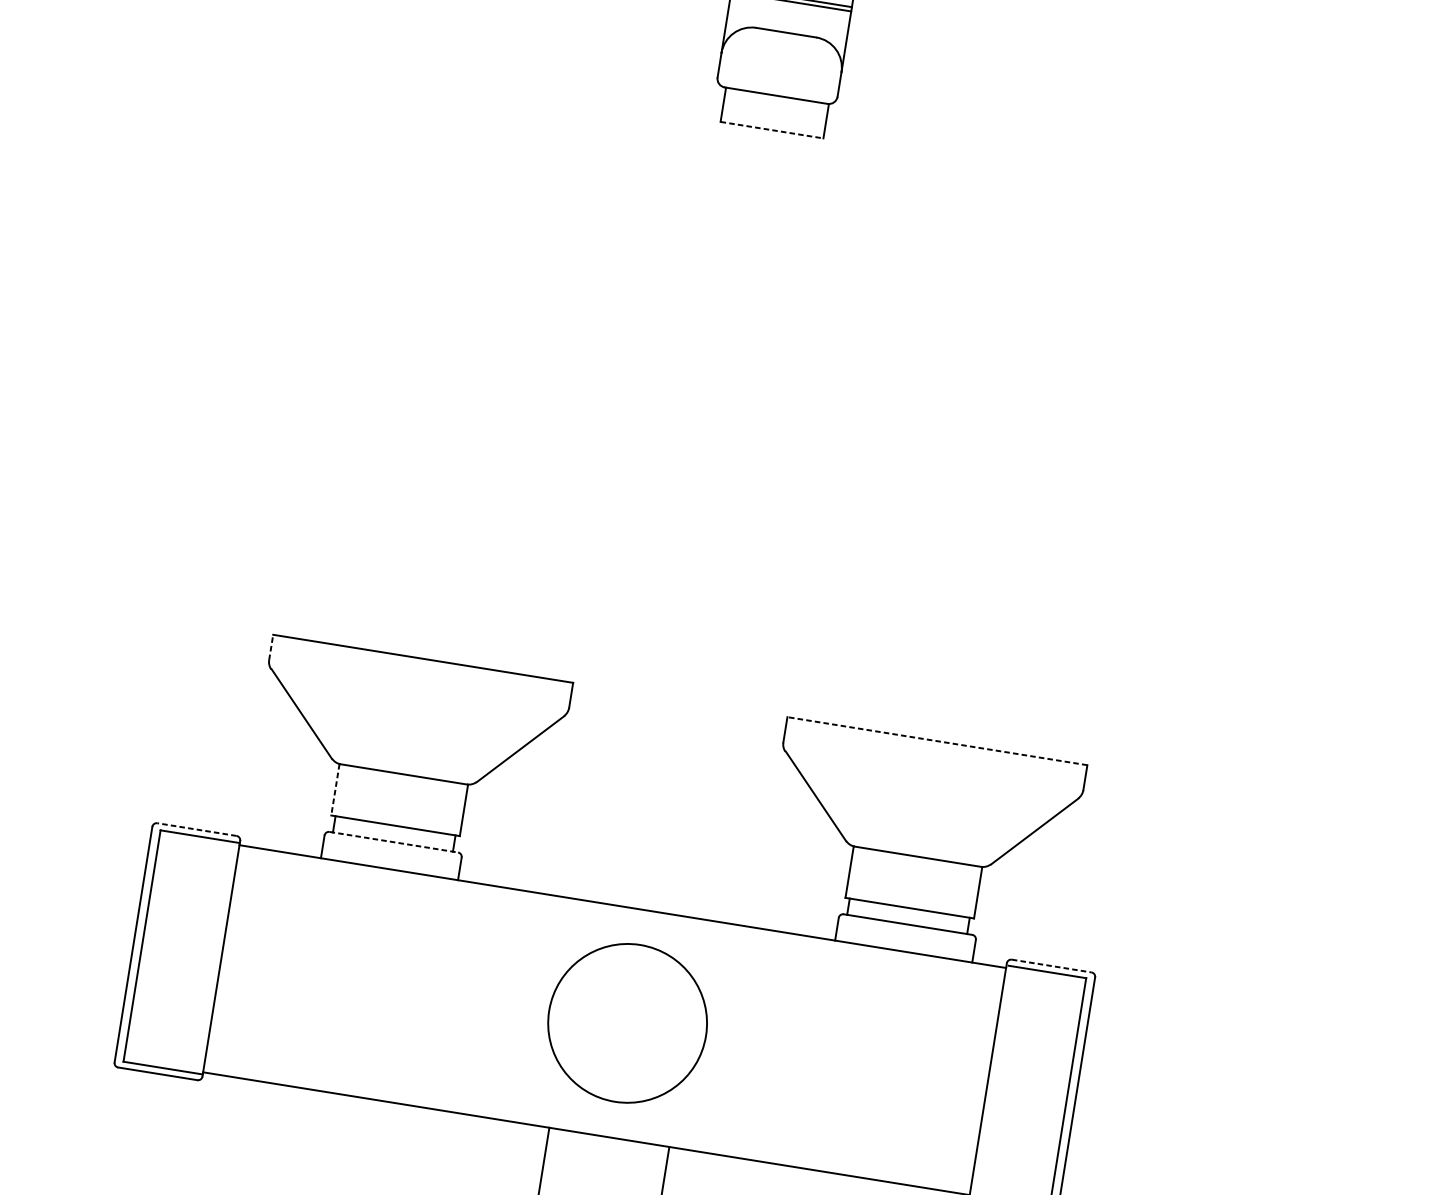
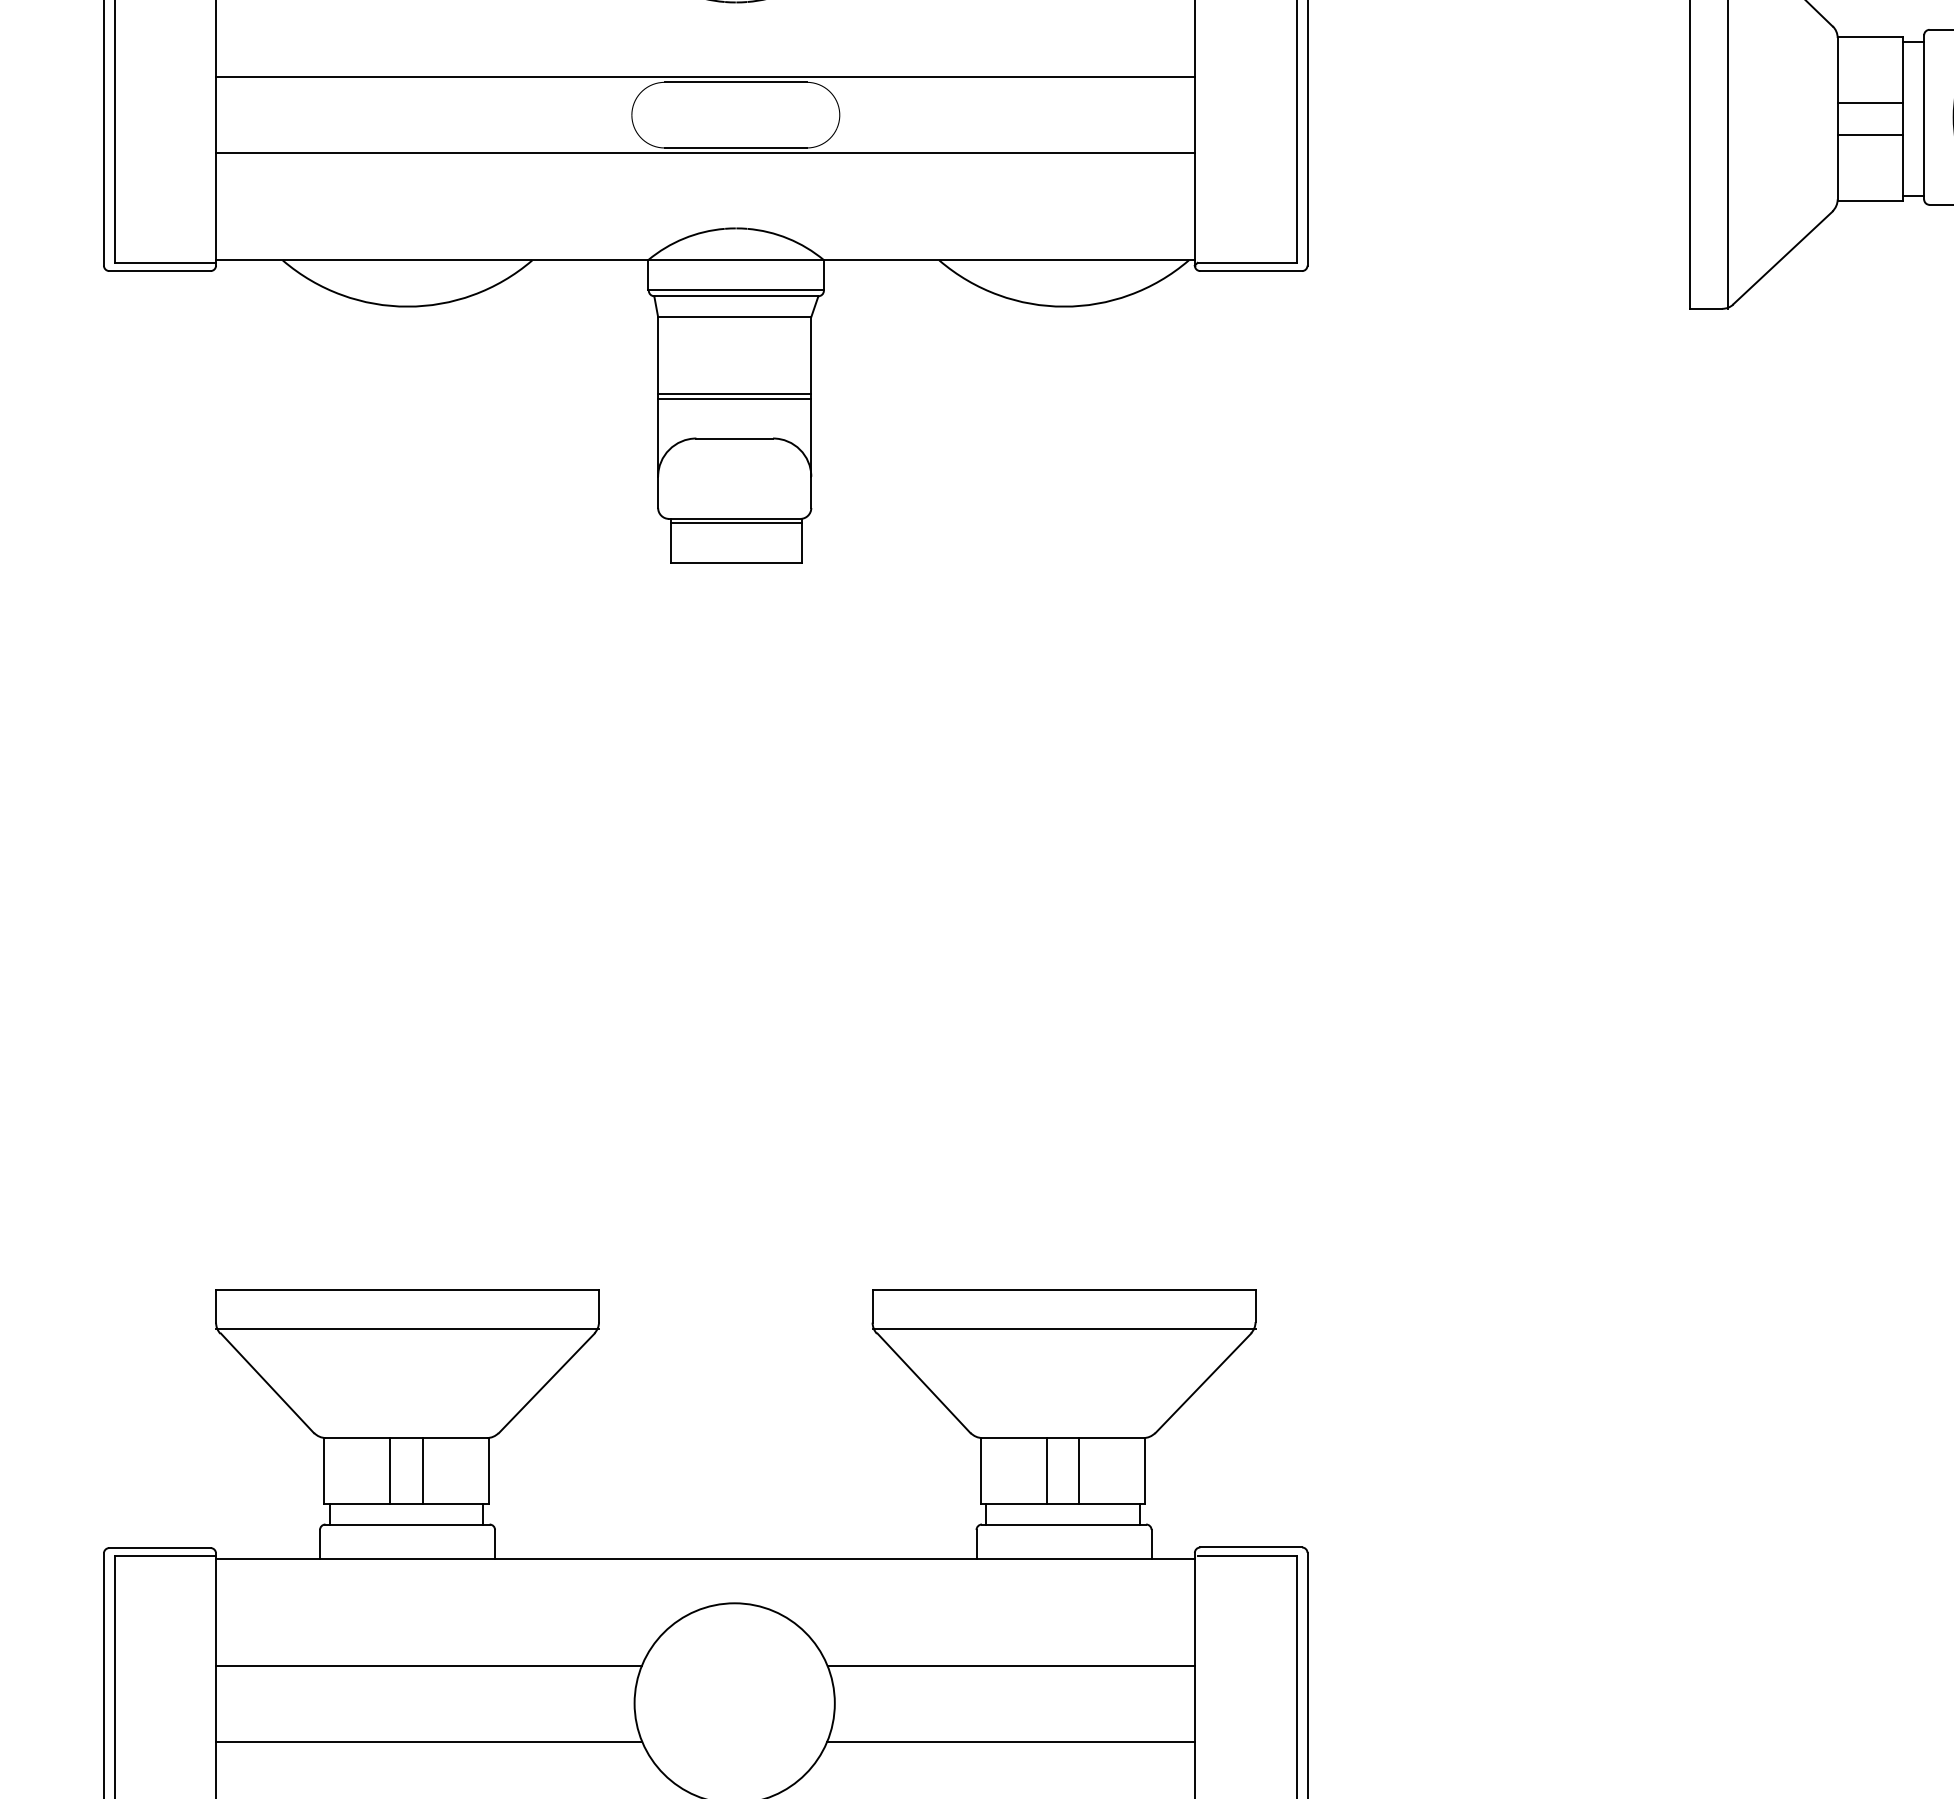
line: (777, 99) -> (736, 523), added
line: (772, 130) -> (736, 562), dashed -> solid
line: (271, 647) -> (216, 1306), dashed -> solid
line: (418, 688) -> (407, 1328), added
line: (936, 741) -> (1063, 1290), dashed -> solid
line: (932, 770) -> (1063, 1328), added
line: (335, 789) -> (324, 1470), dashed -> solid
line: (387, 797) -> (390, 1470), added
line: (412, 801) -> (422, 1470), added
line: (196, 829) -> (159, 1548), dashed -> solid
line: (394, 842) -> (408, 1524), dashed -> solid
line: (901, 880) -> (1046, 1470), added
line: (926, 884) -> (1079, 1470), added
line: (393, 955) -> (429, 1665), added
line: (1051, 966) -> (1251, 1547), dashed -> solid
line: (383, 1015) -> (429, 1742), added
line: (848, 1028) -> (1010, 1665), added
line: (838, 1088) -> (1010, 1742), added

